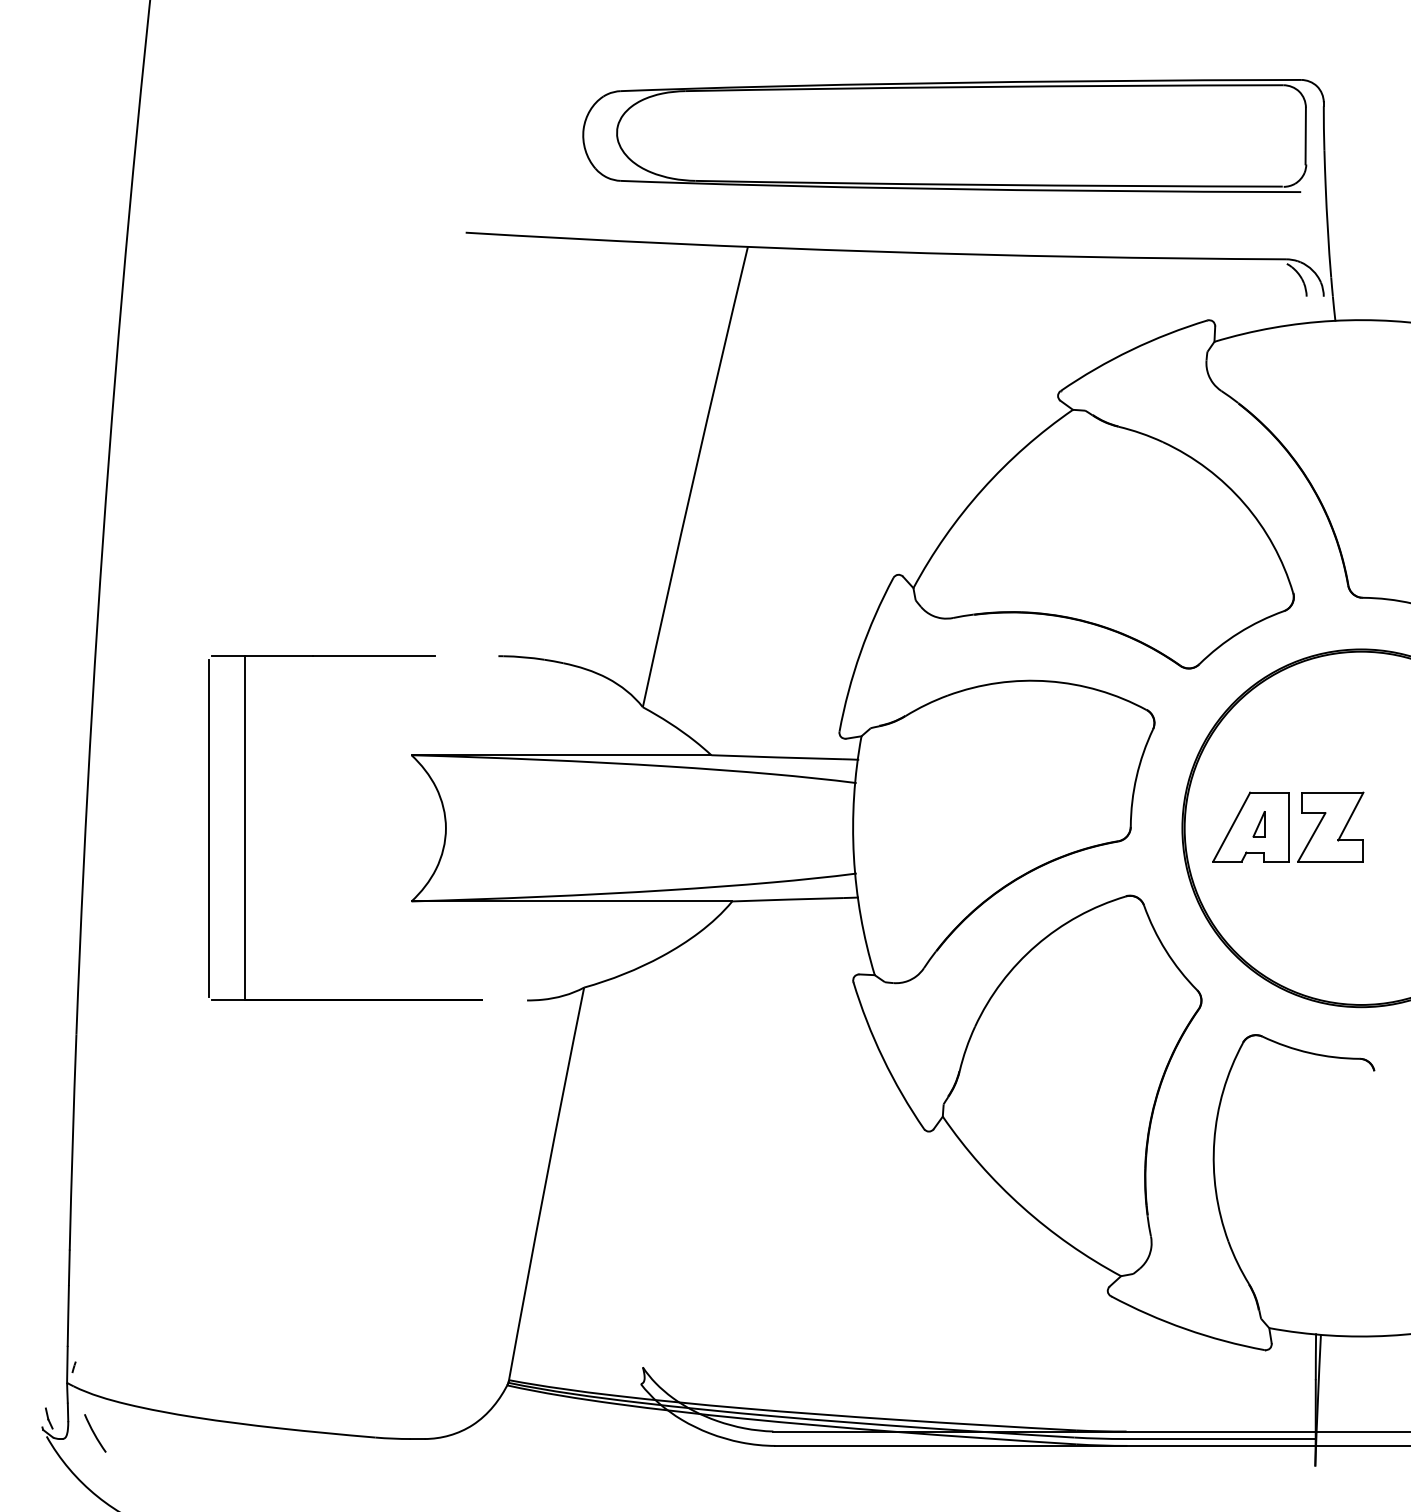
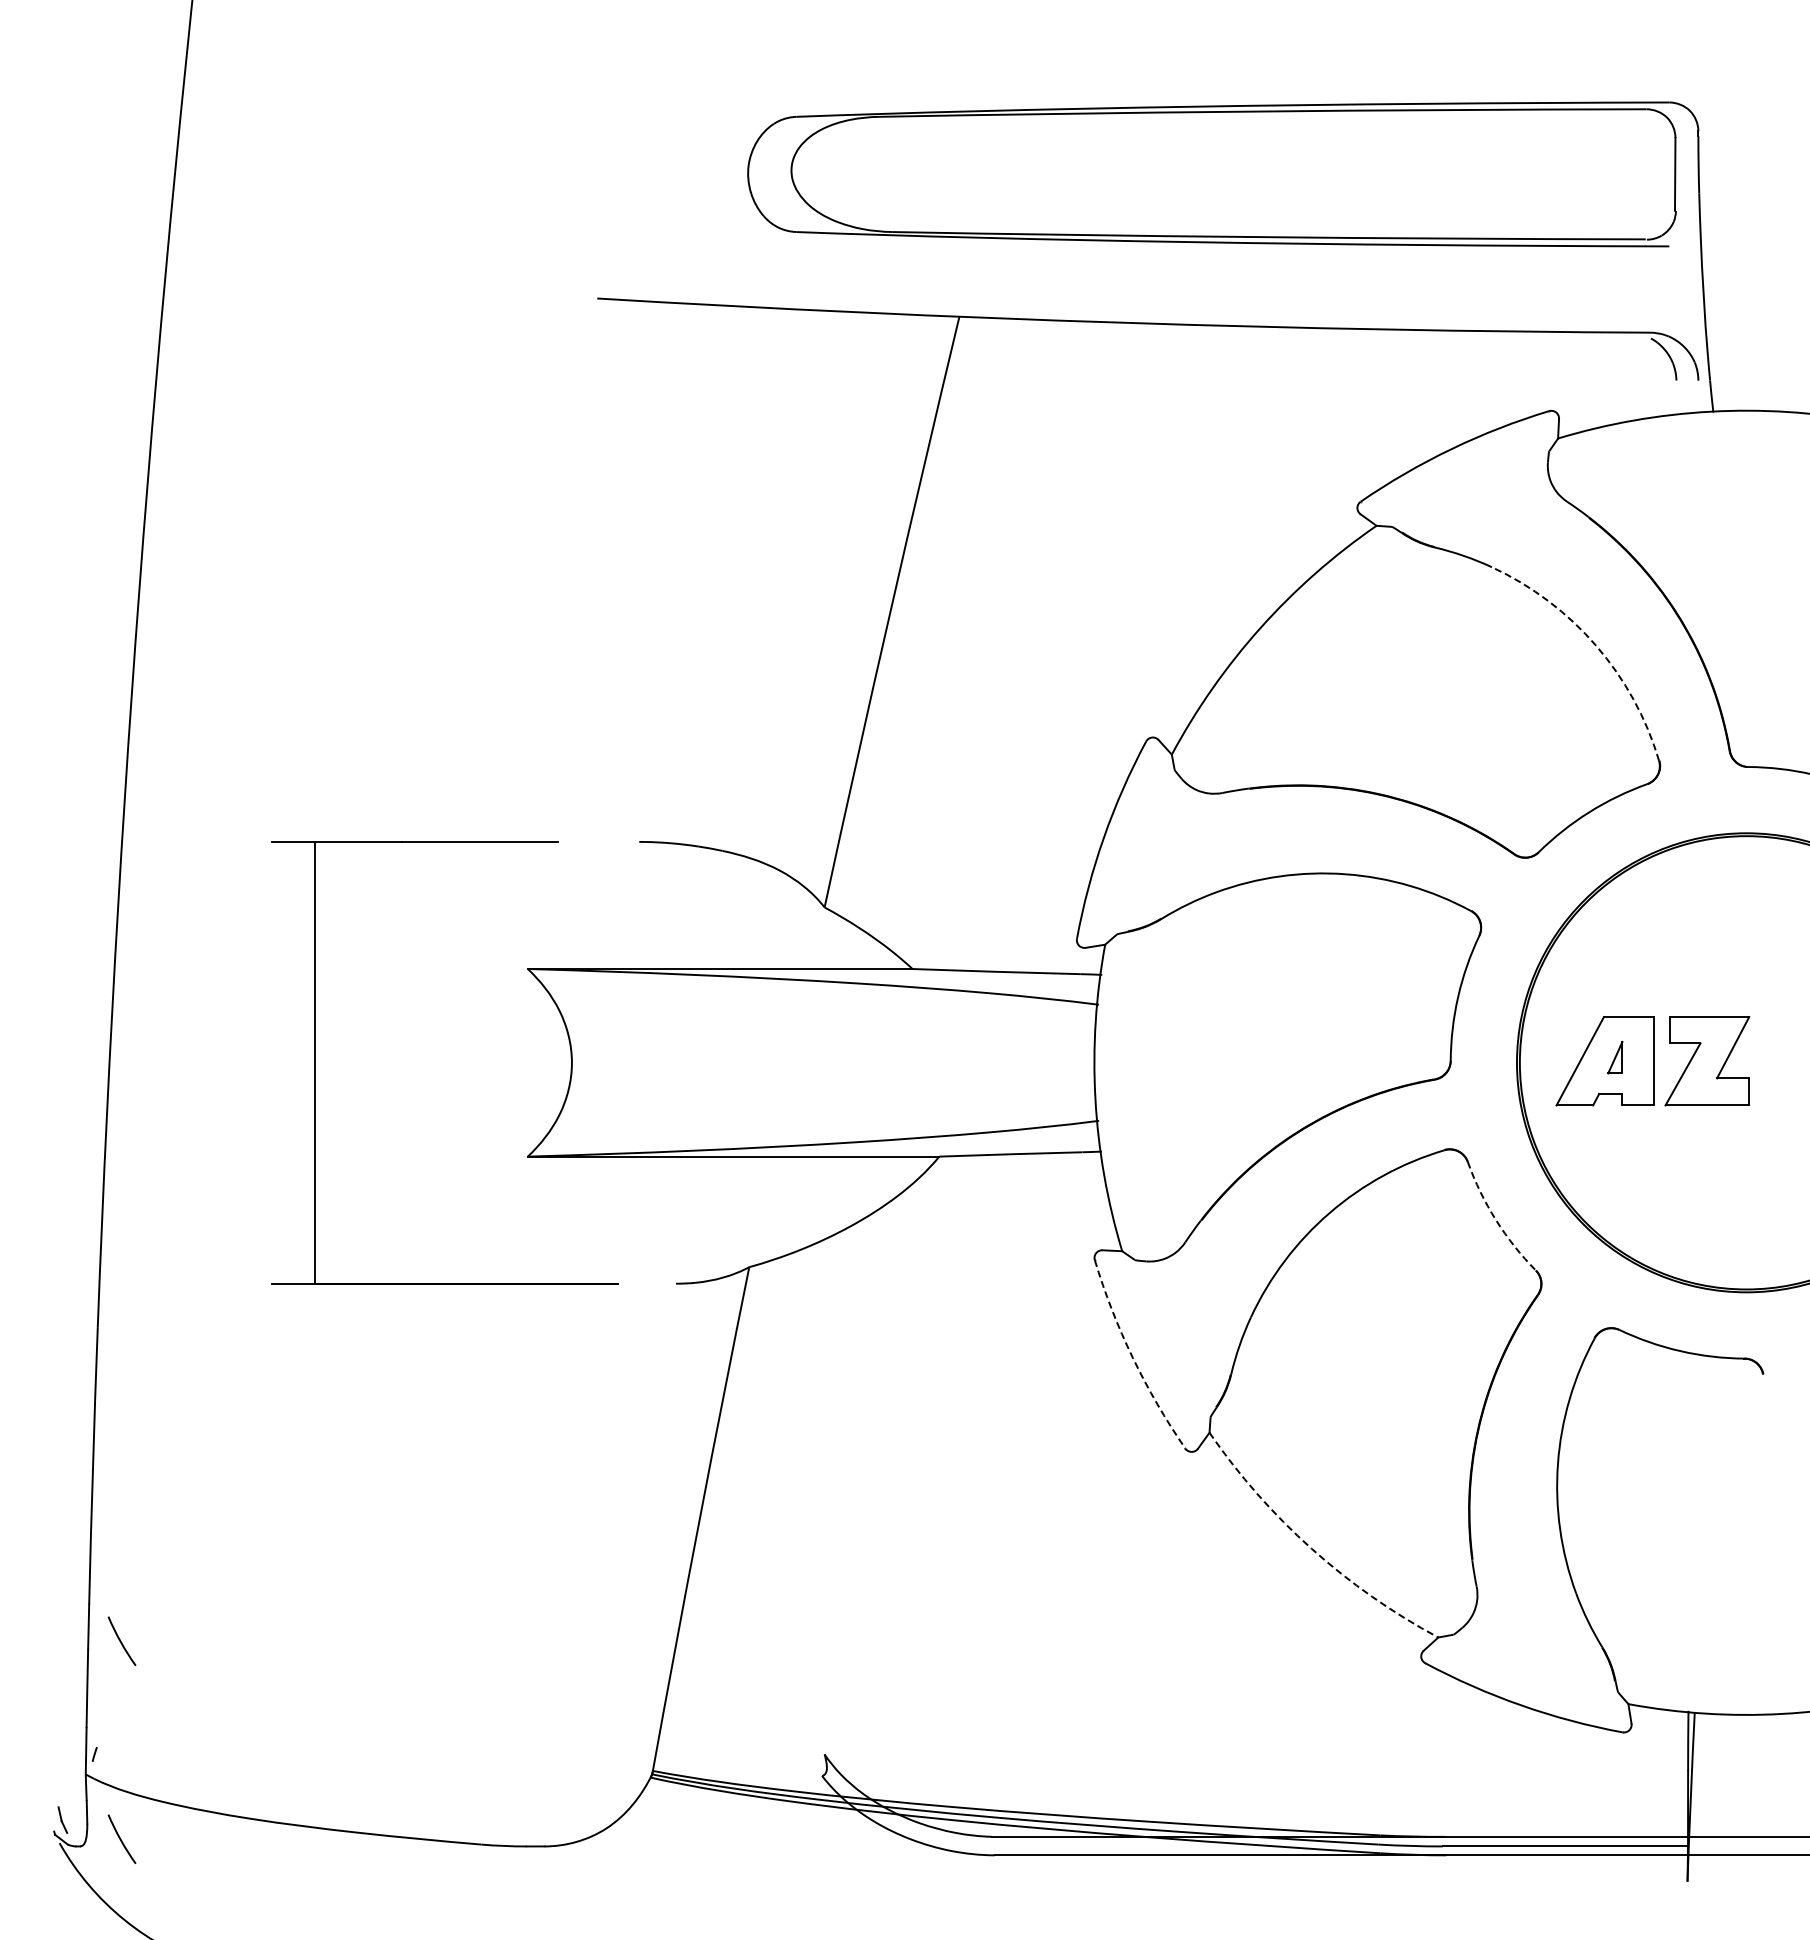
arc: (1244, 503) -> (1596, 645), solid -> dashed
line: (208, 828) -> (267, 1062), removed
arc: (1165, 951) -> (1495, 1220), solid -> dashed
arc: (882, 1057) -> (1132, 1357), solid -> dashed
arc: (1022, 1206) -> (1311, 1548), solid -> dashed
arc: (94, 1278) -> (121, 1640), added

